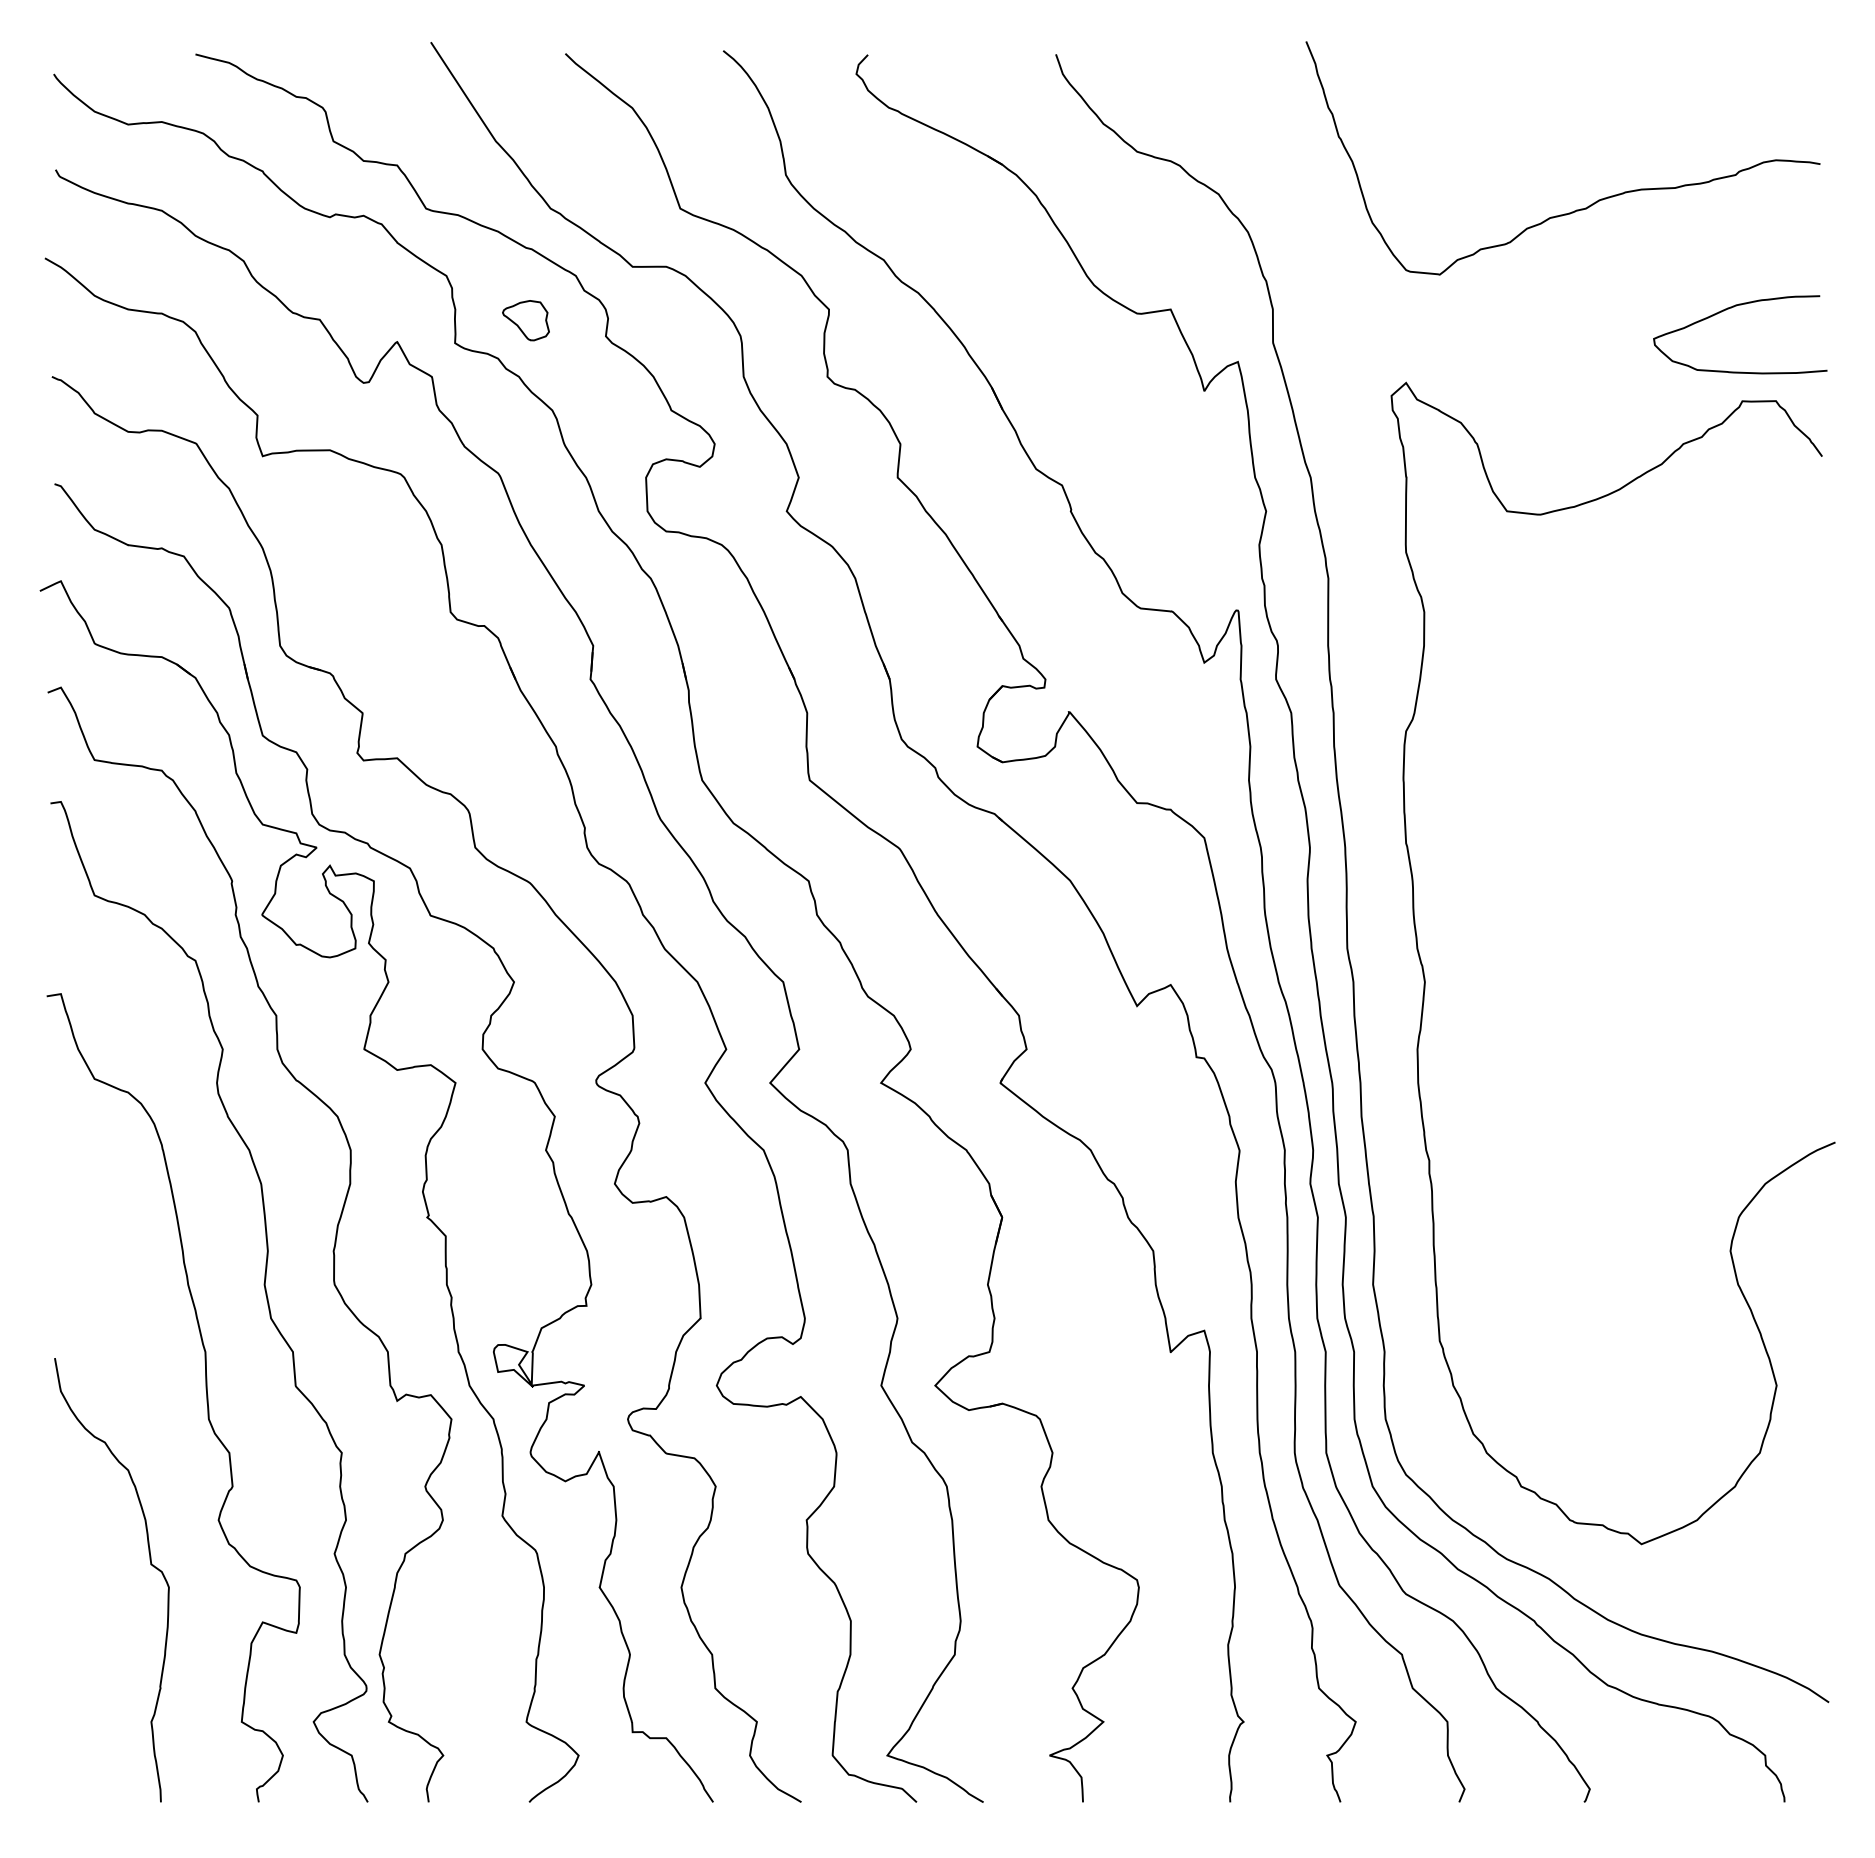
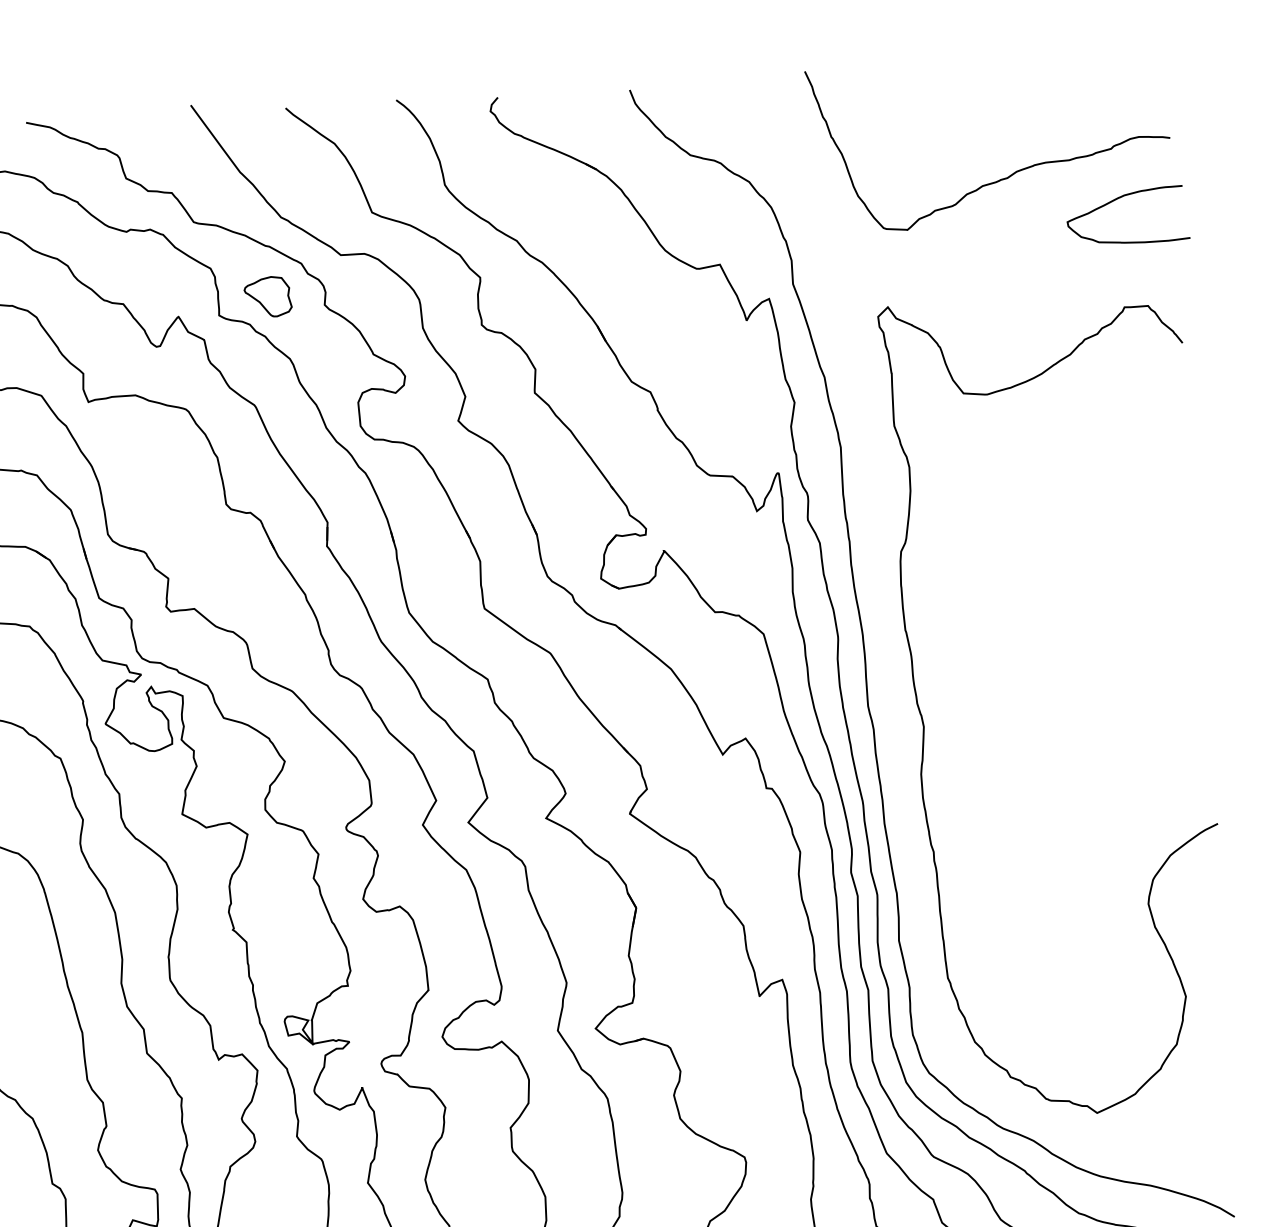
curve: (1731, 308) -> (1120, 197), moved
part: (525, 320) -> (267, 296), size x1.43

